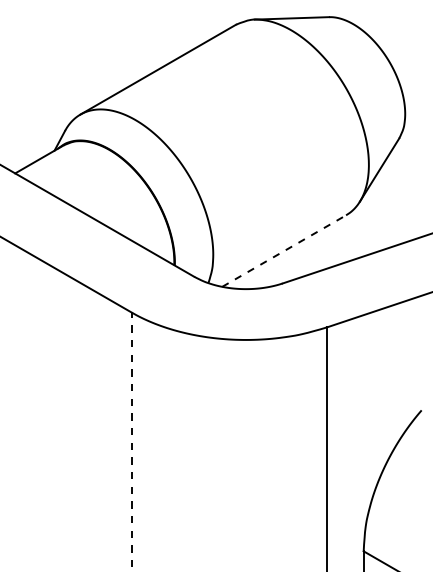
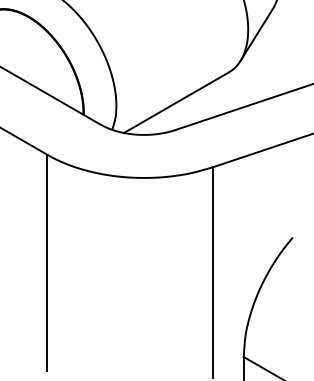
line: (284, 251) -> (176, 103), dashed -> solid
line: (131, 439) -> (47, 262), dashed -> solid

